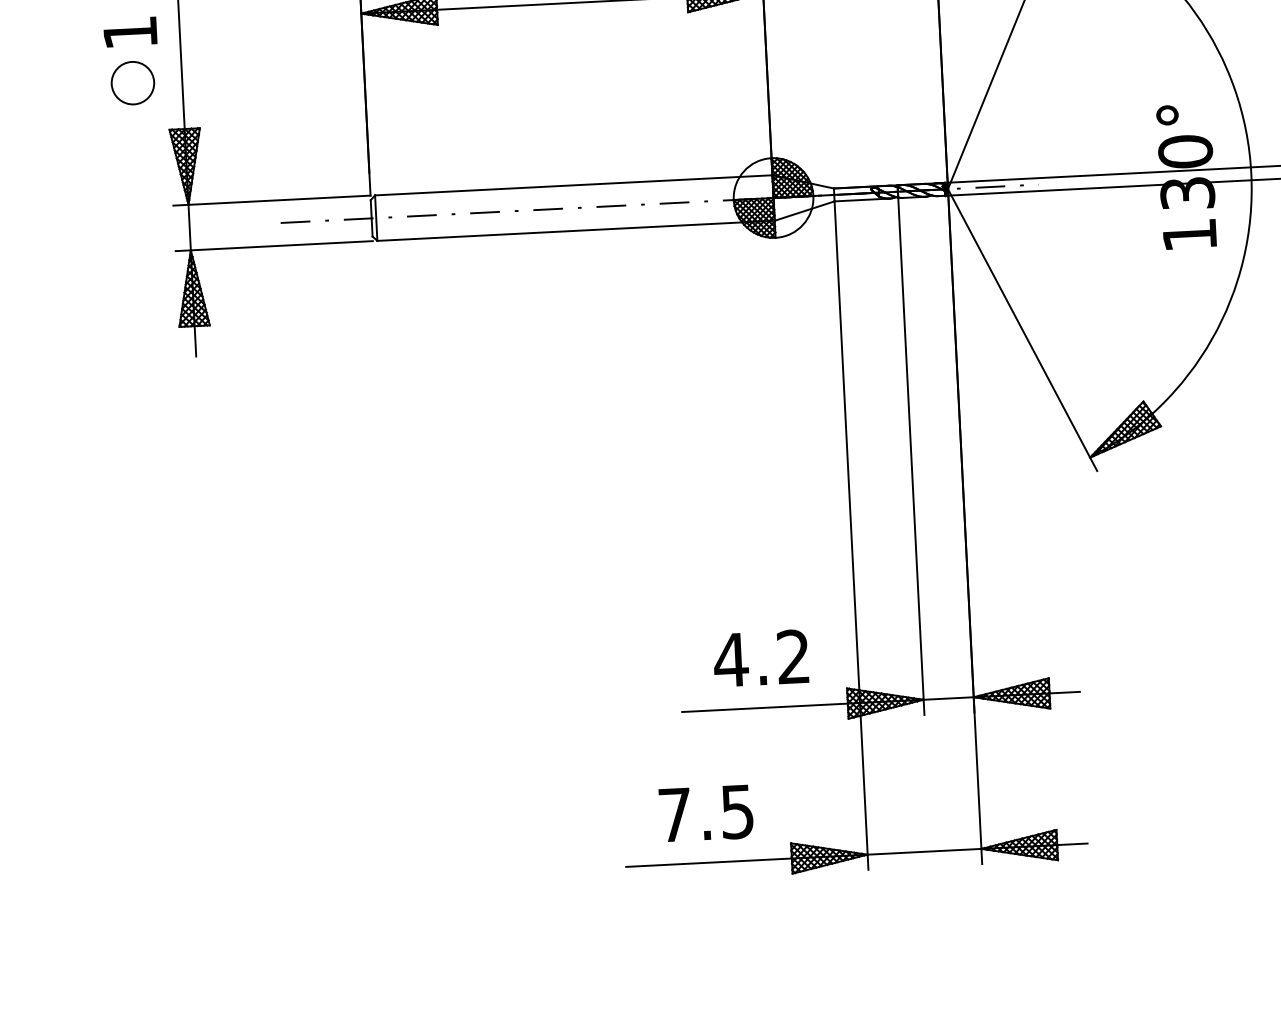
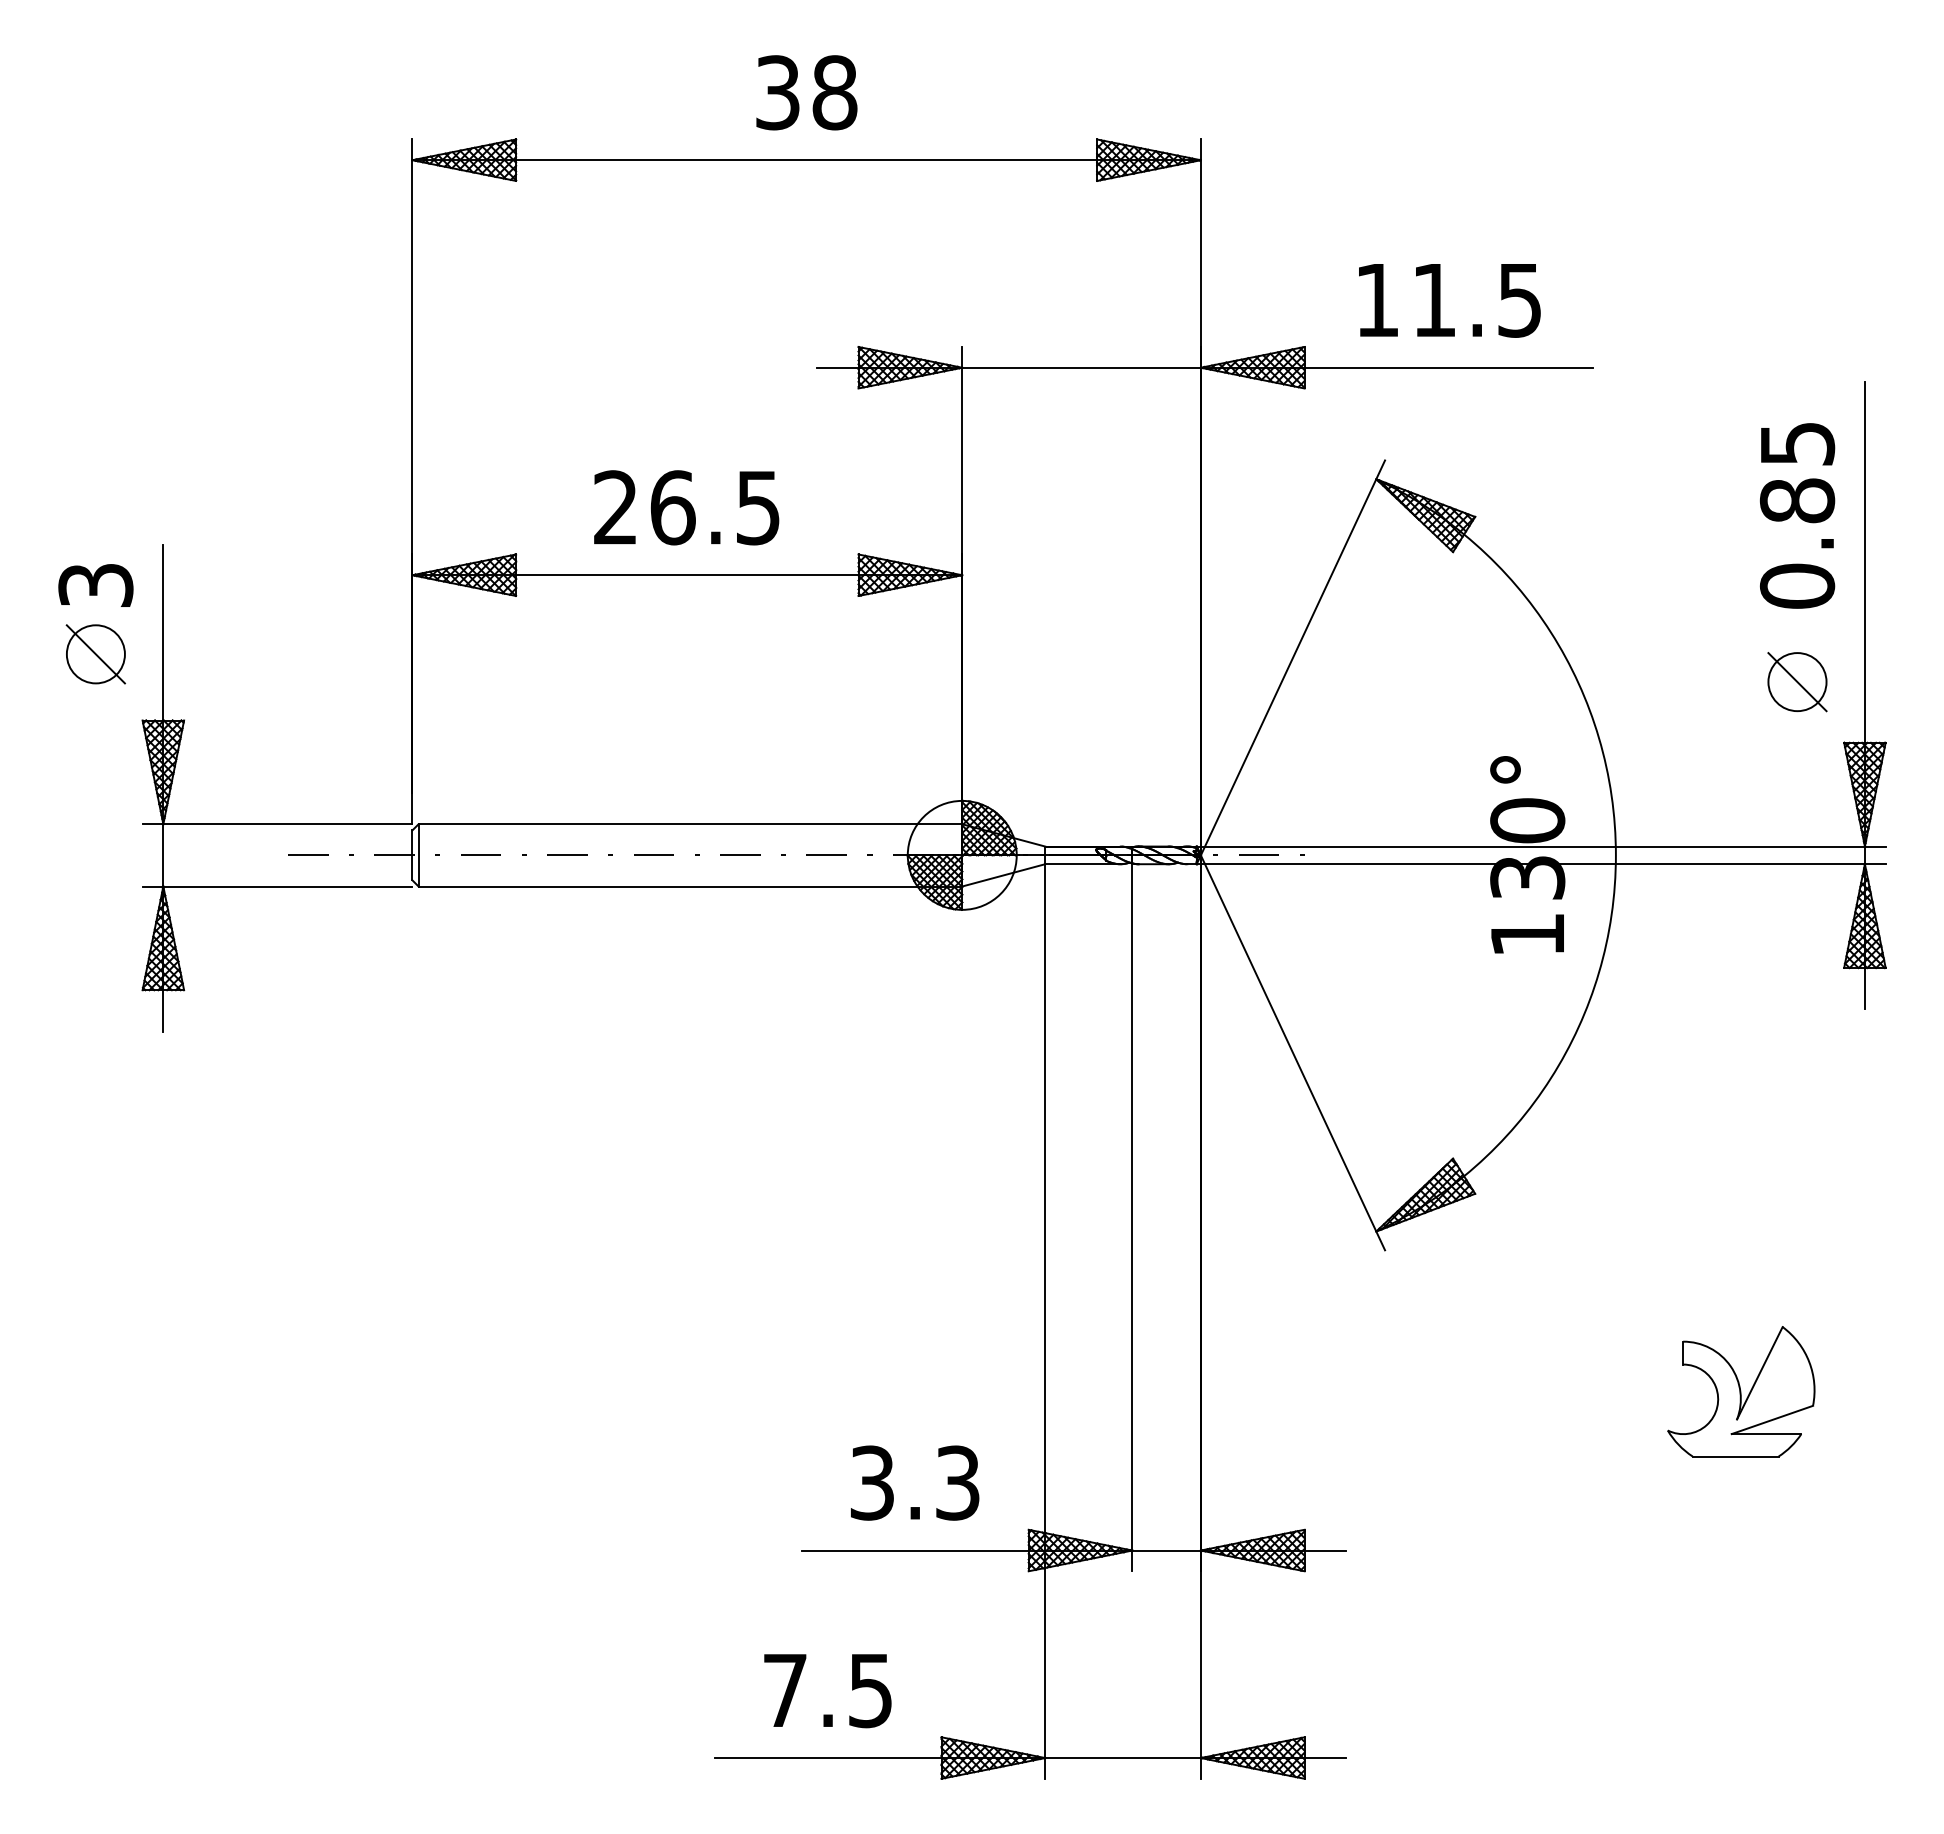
text: (130, 32) -> (95, 585), 1 -> 3
line: (132, 83) -> (95, 654), added
text: (761, 658) -> (913, 1482), 4.2 -> 3.3

